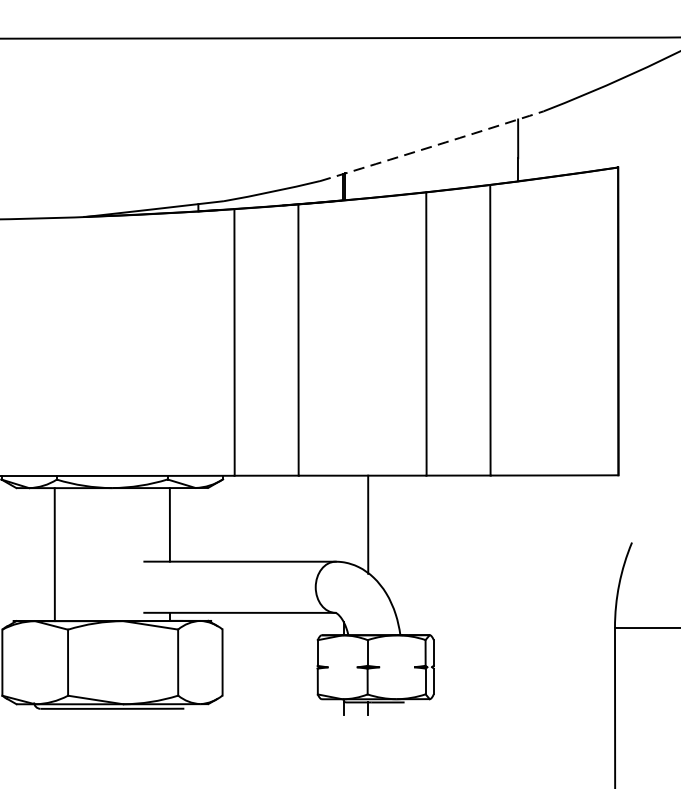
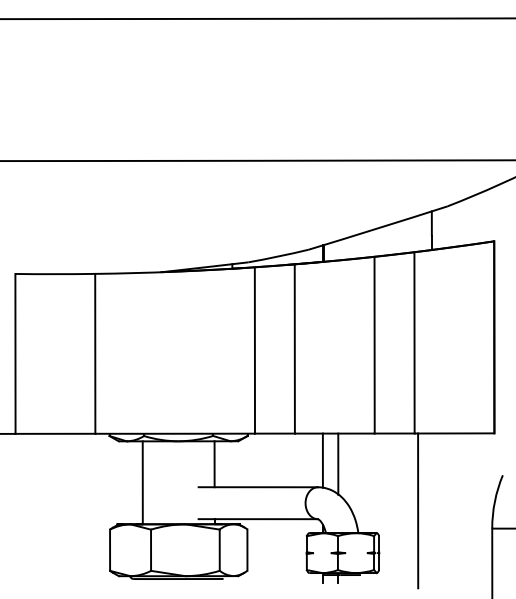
arc: (432, 146) -> (378, 228), dashed -> solid
line: (342, 518) -> (322, 460), added
line: (496, 598) -> (418, 510), added

